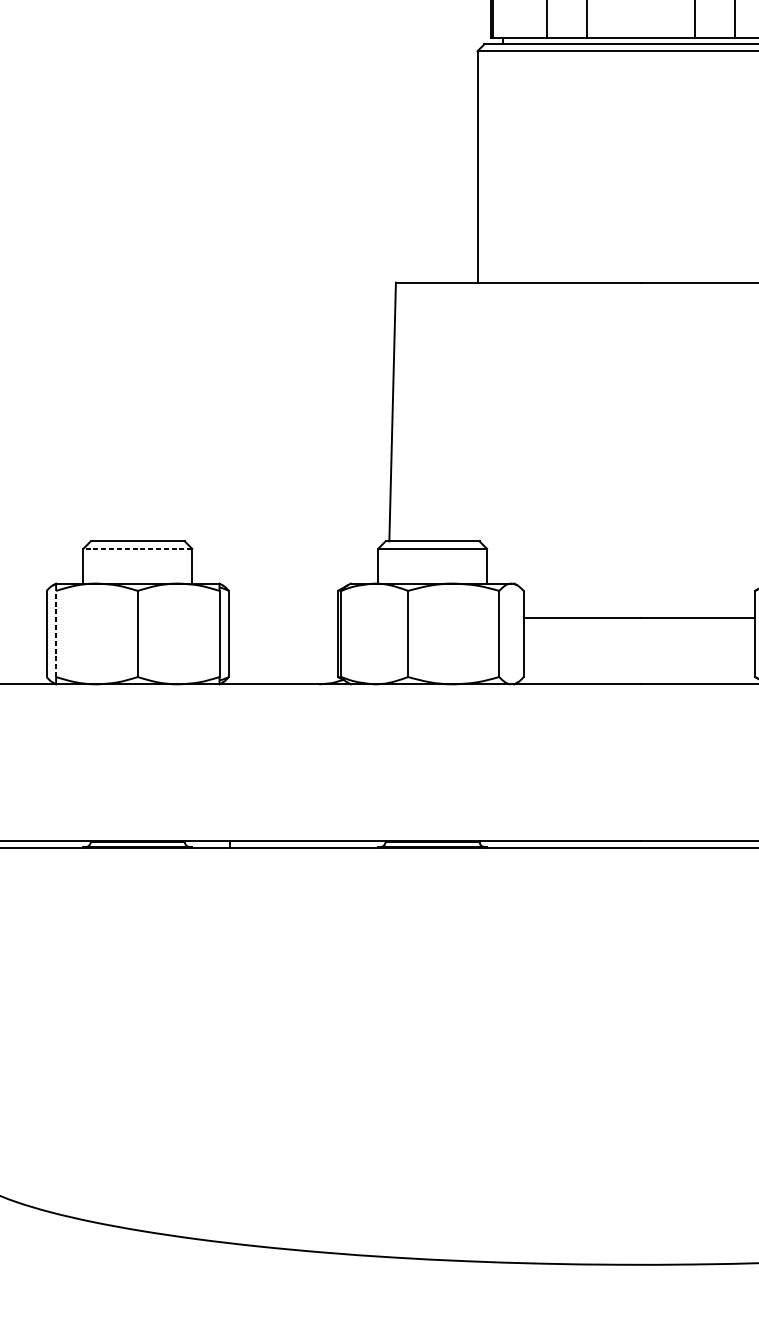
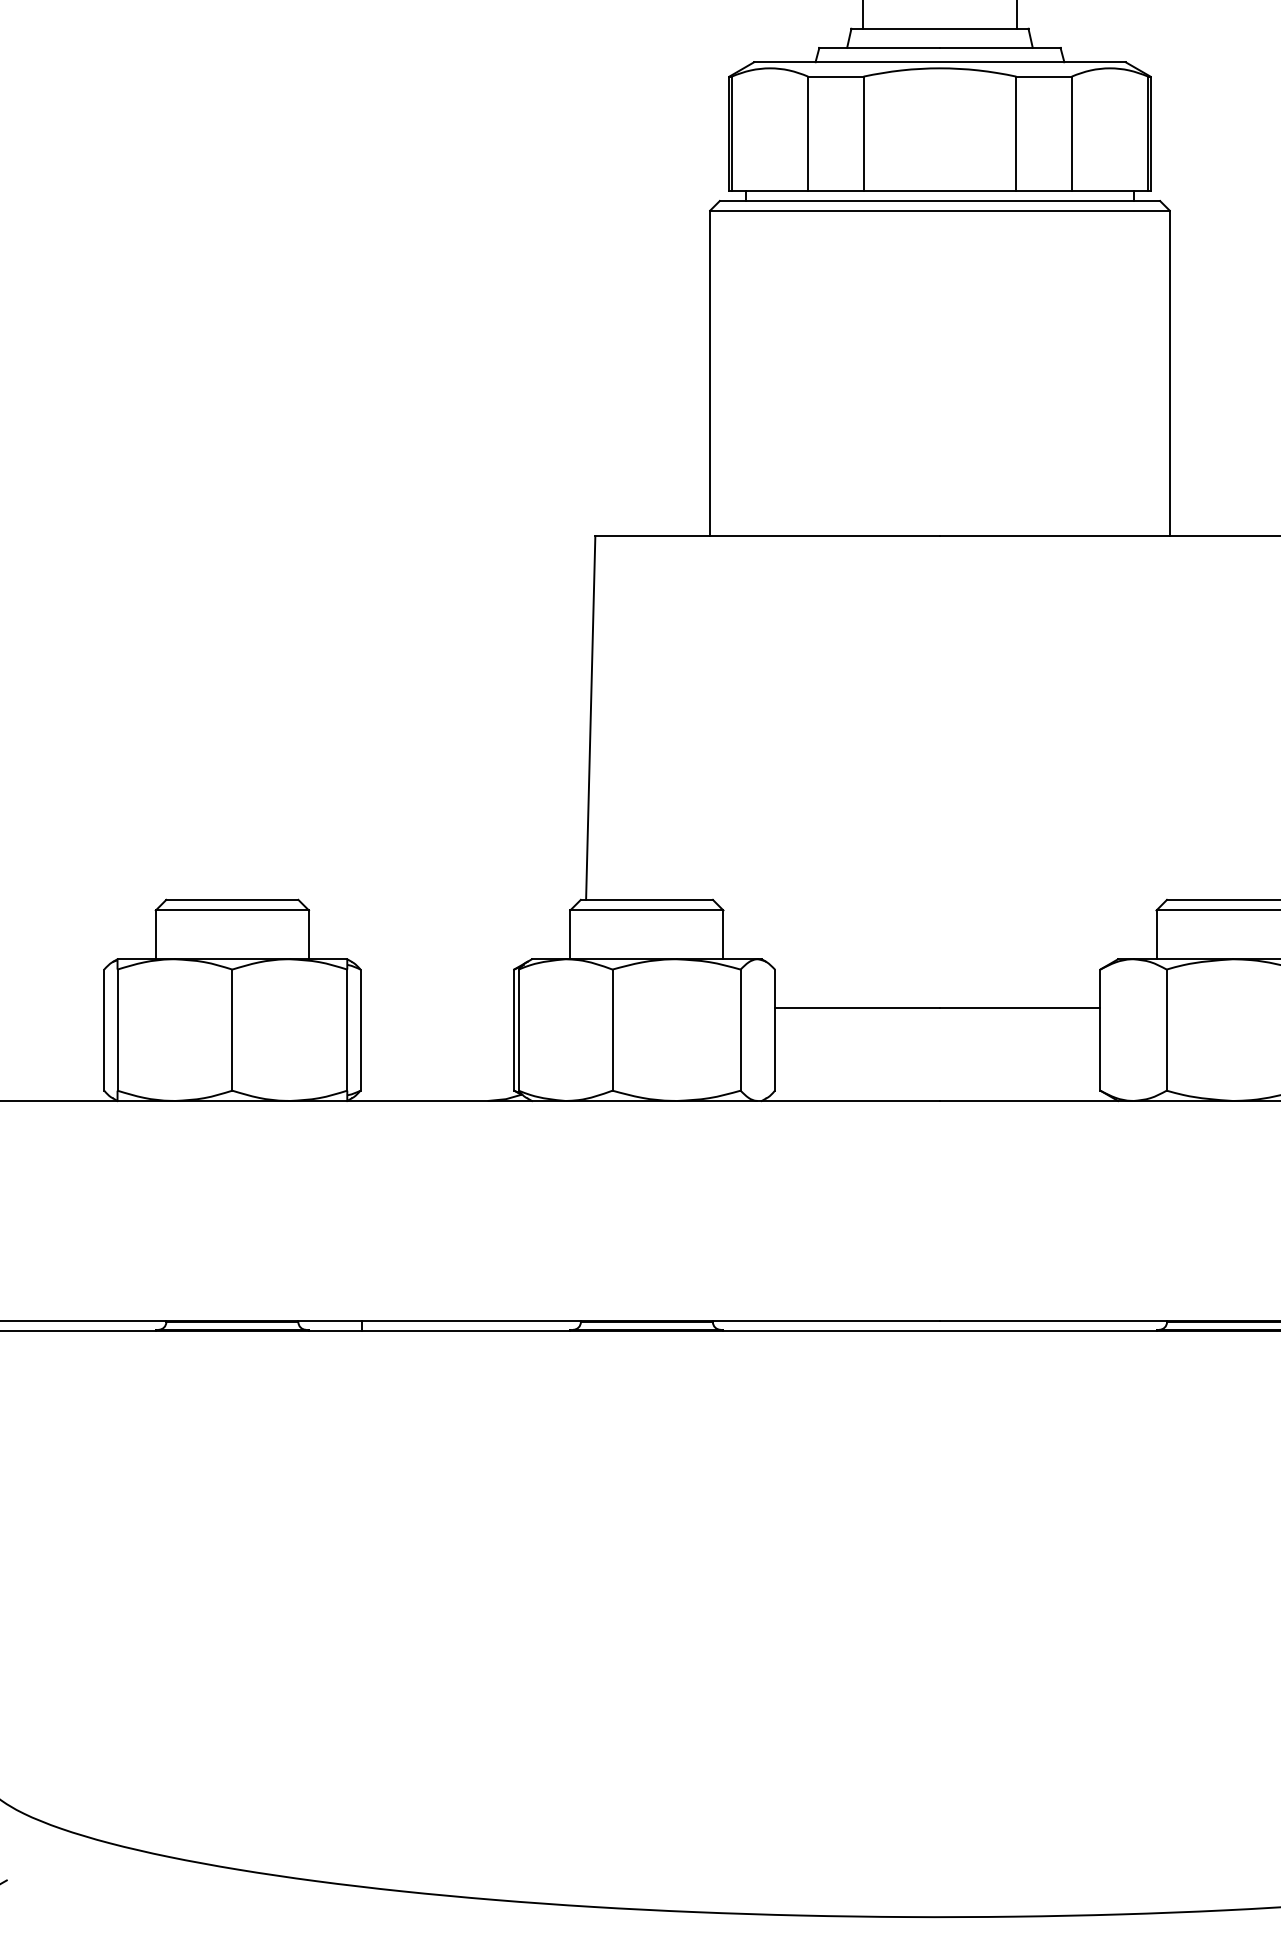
line: (137, 548) -> (232, 910), dashed -> solid
line: (56, 634) -> (117, 1030), dashed -> solid

